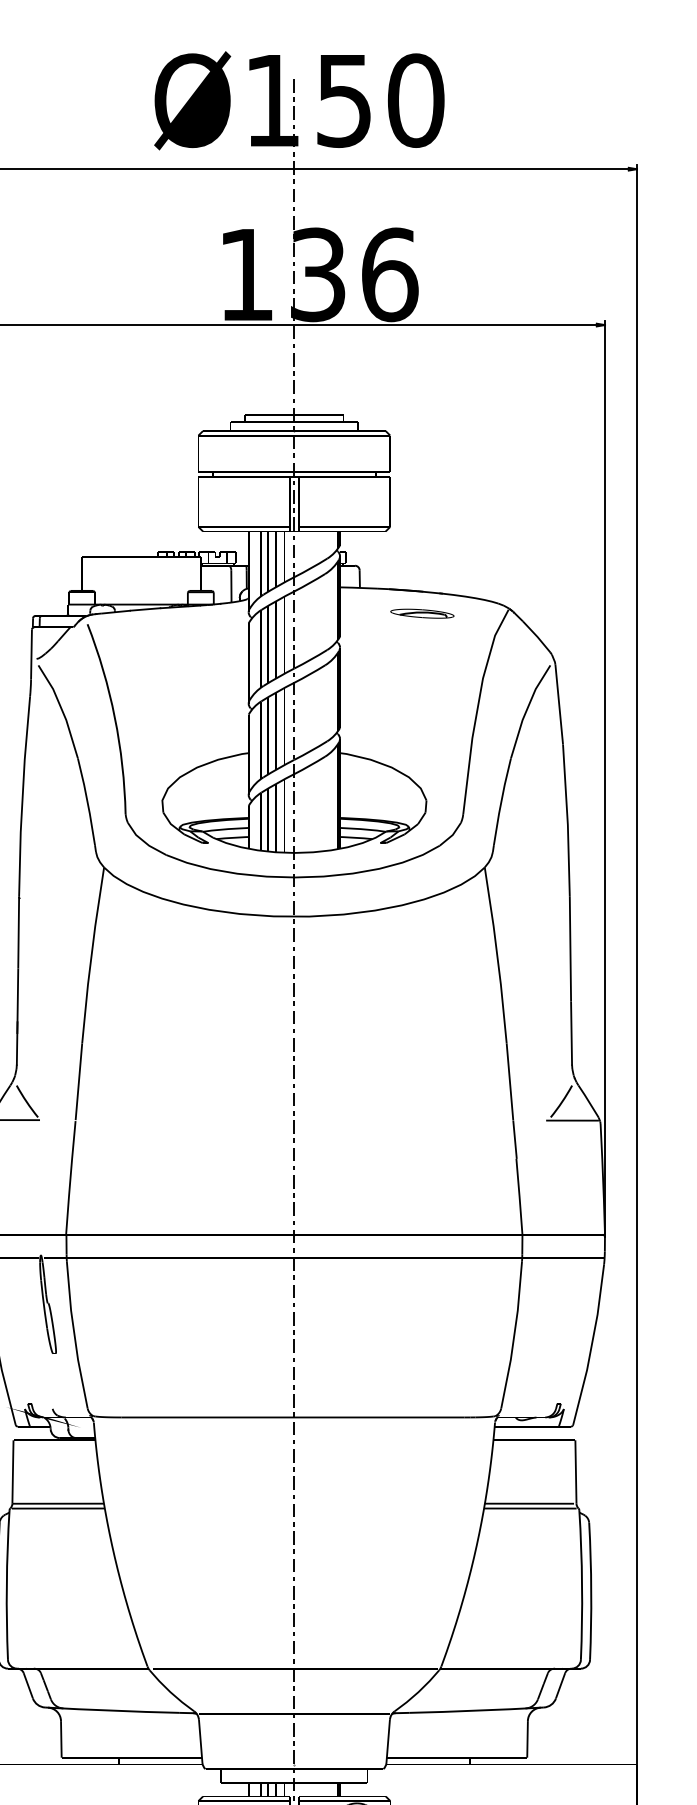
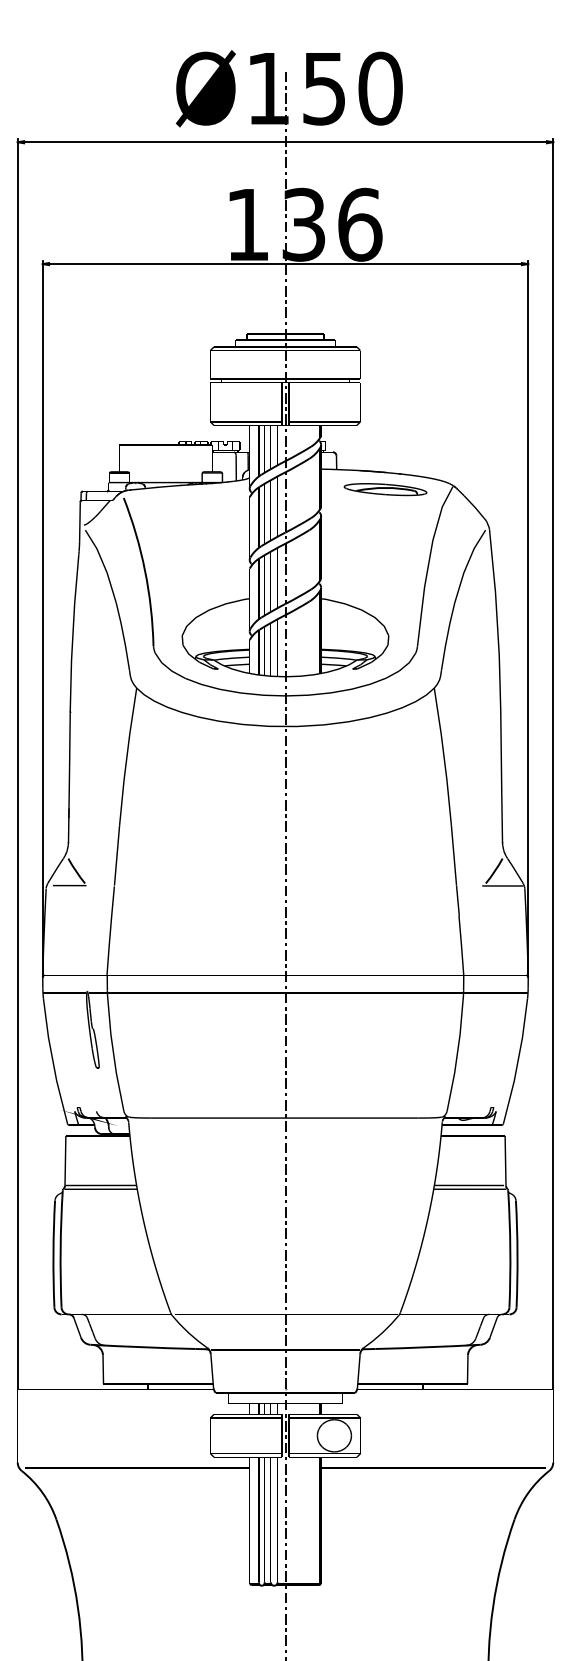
part: (422, 613) -> (385, 489), size x1.67

